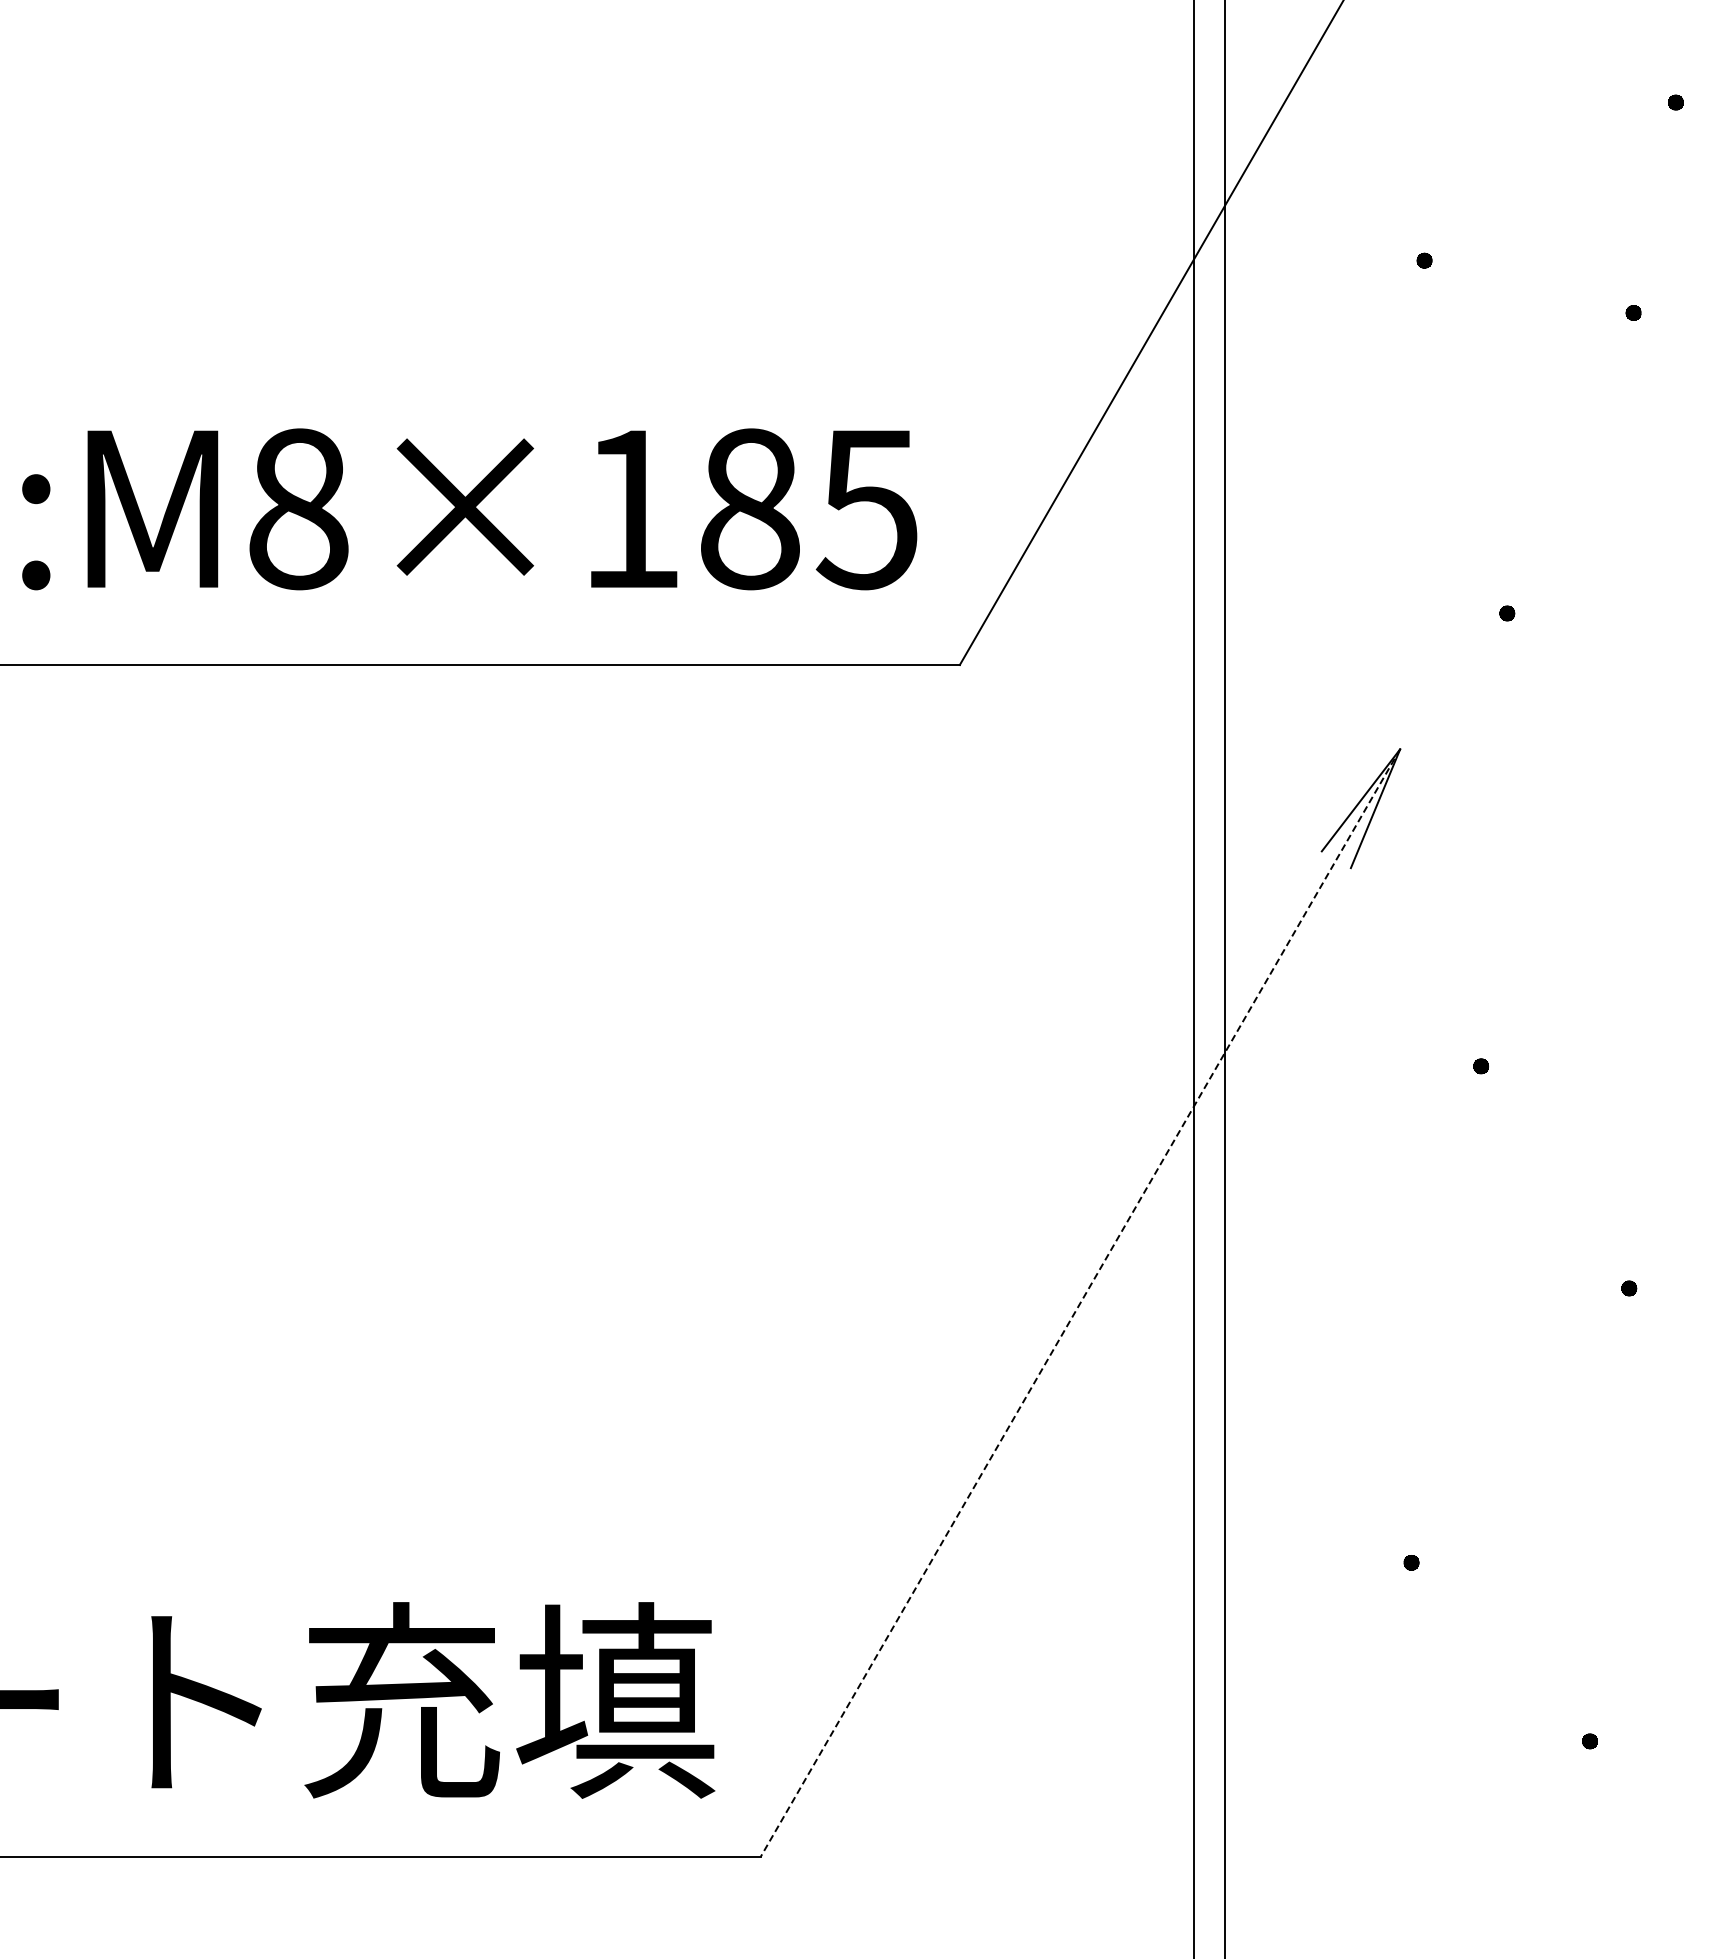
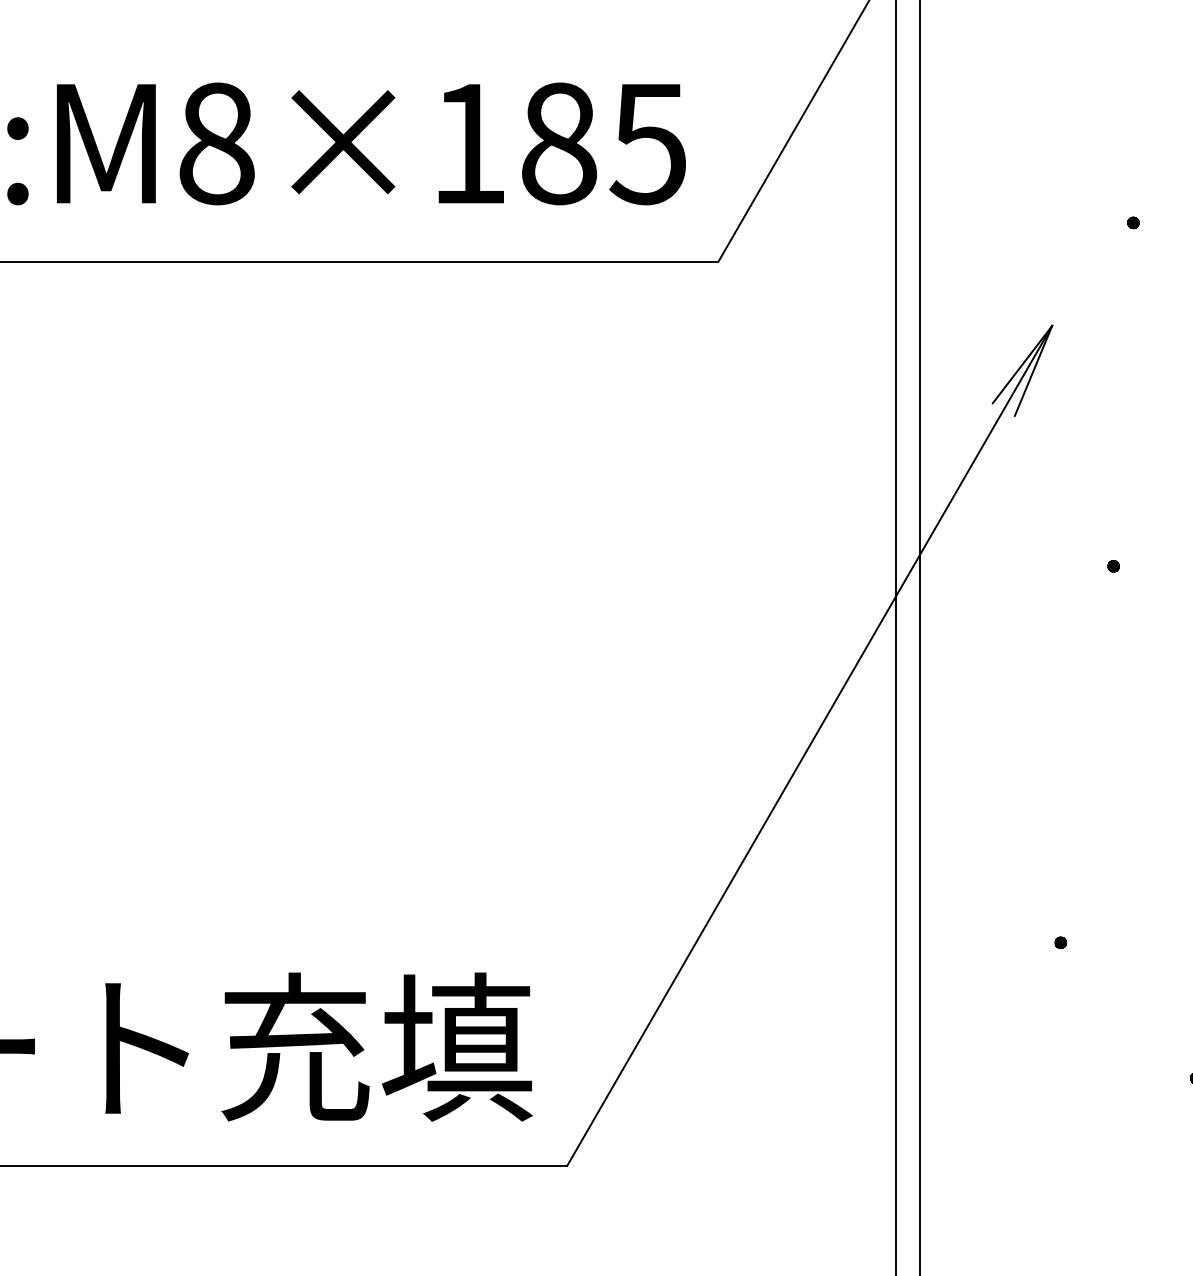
line: (1080, 1303) -> (809, 746), dashed -> solid

